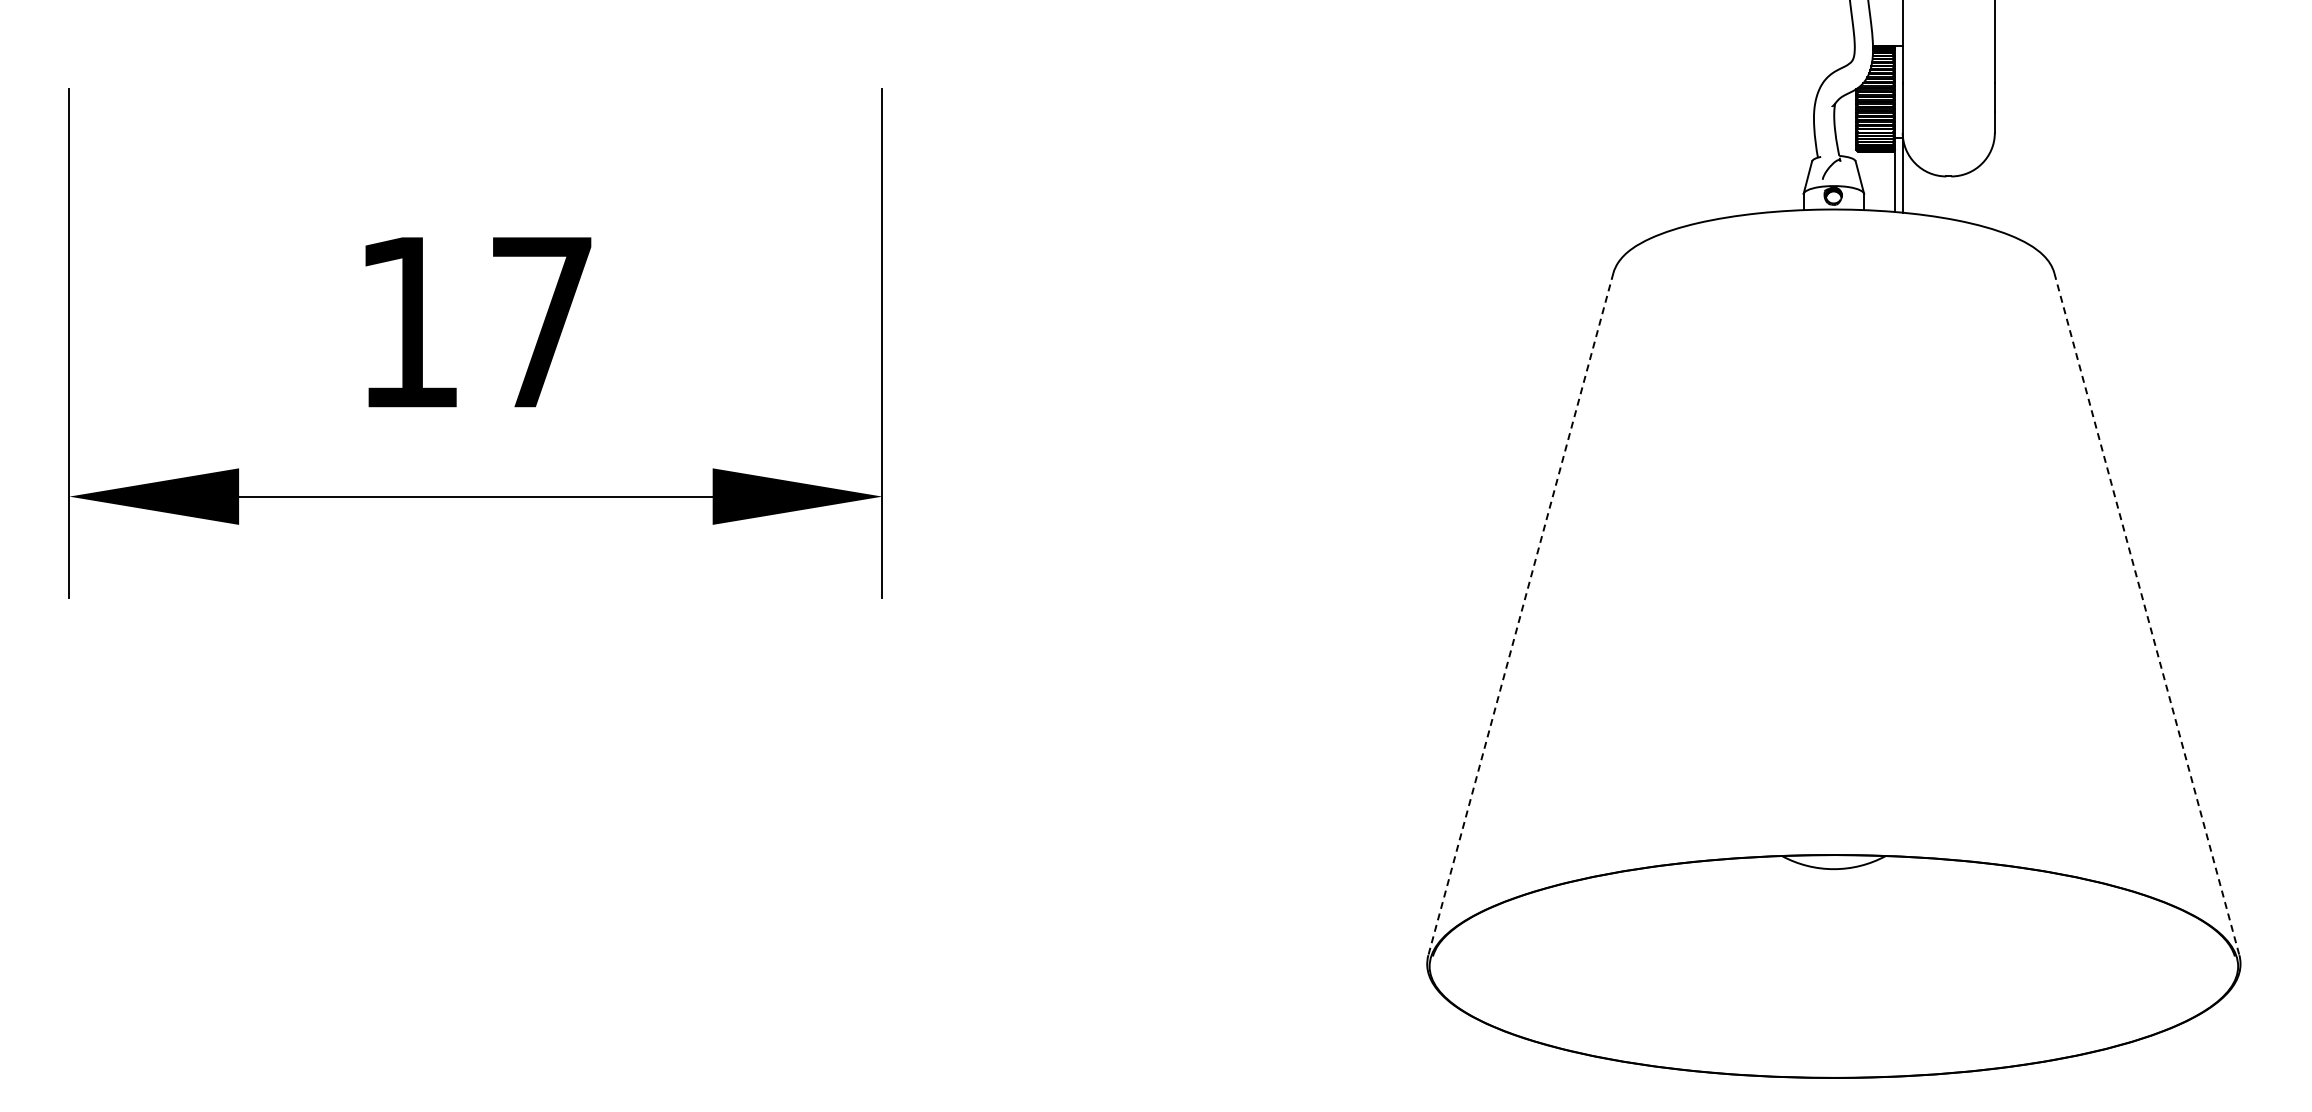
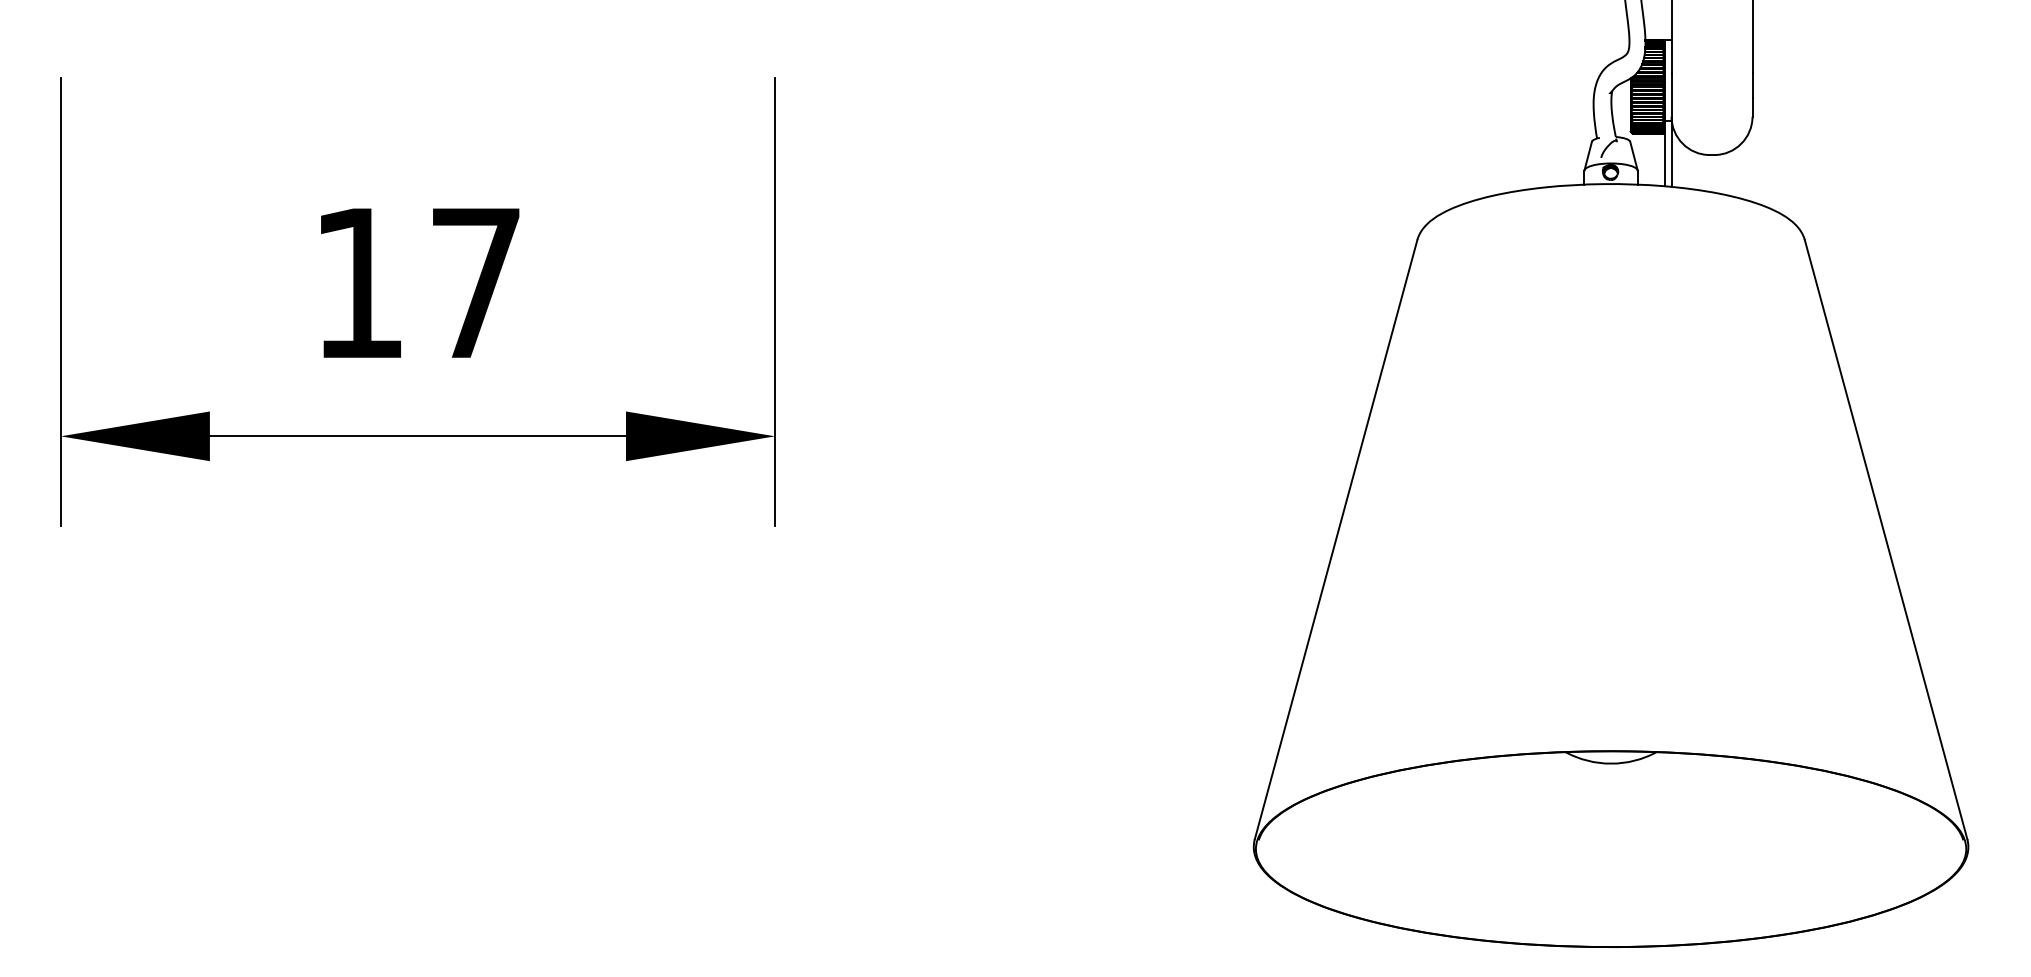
line: (1520, 614) -> (1335, 539), dashed -> solid
line: (2146, 614) -> (1885, 539), dashed -> solid

